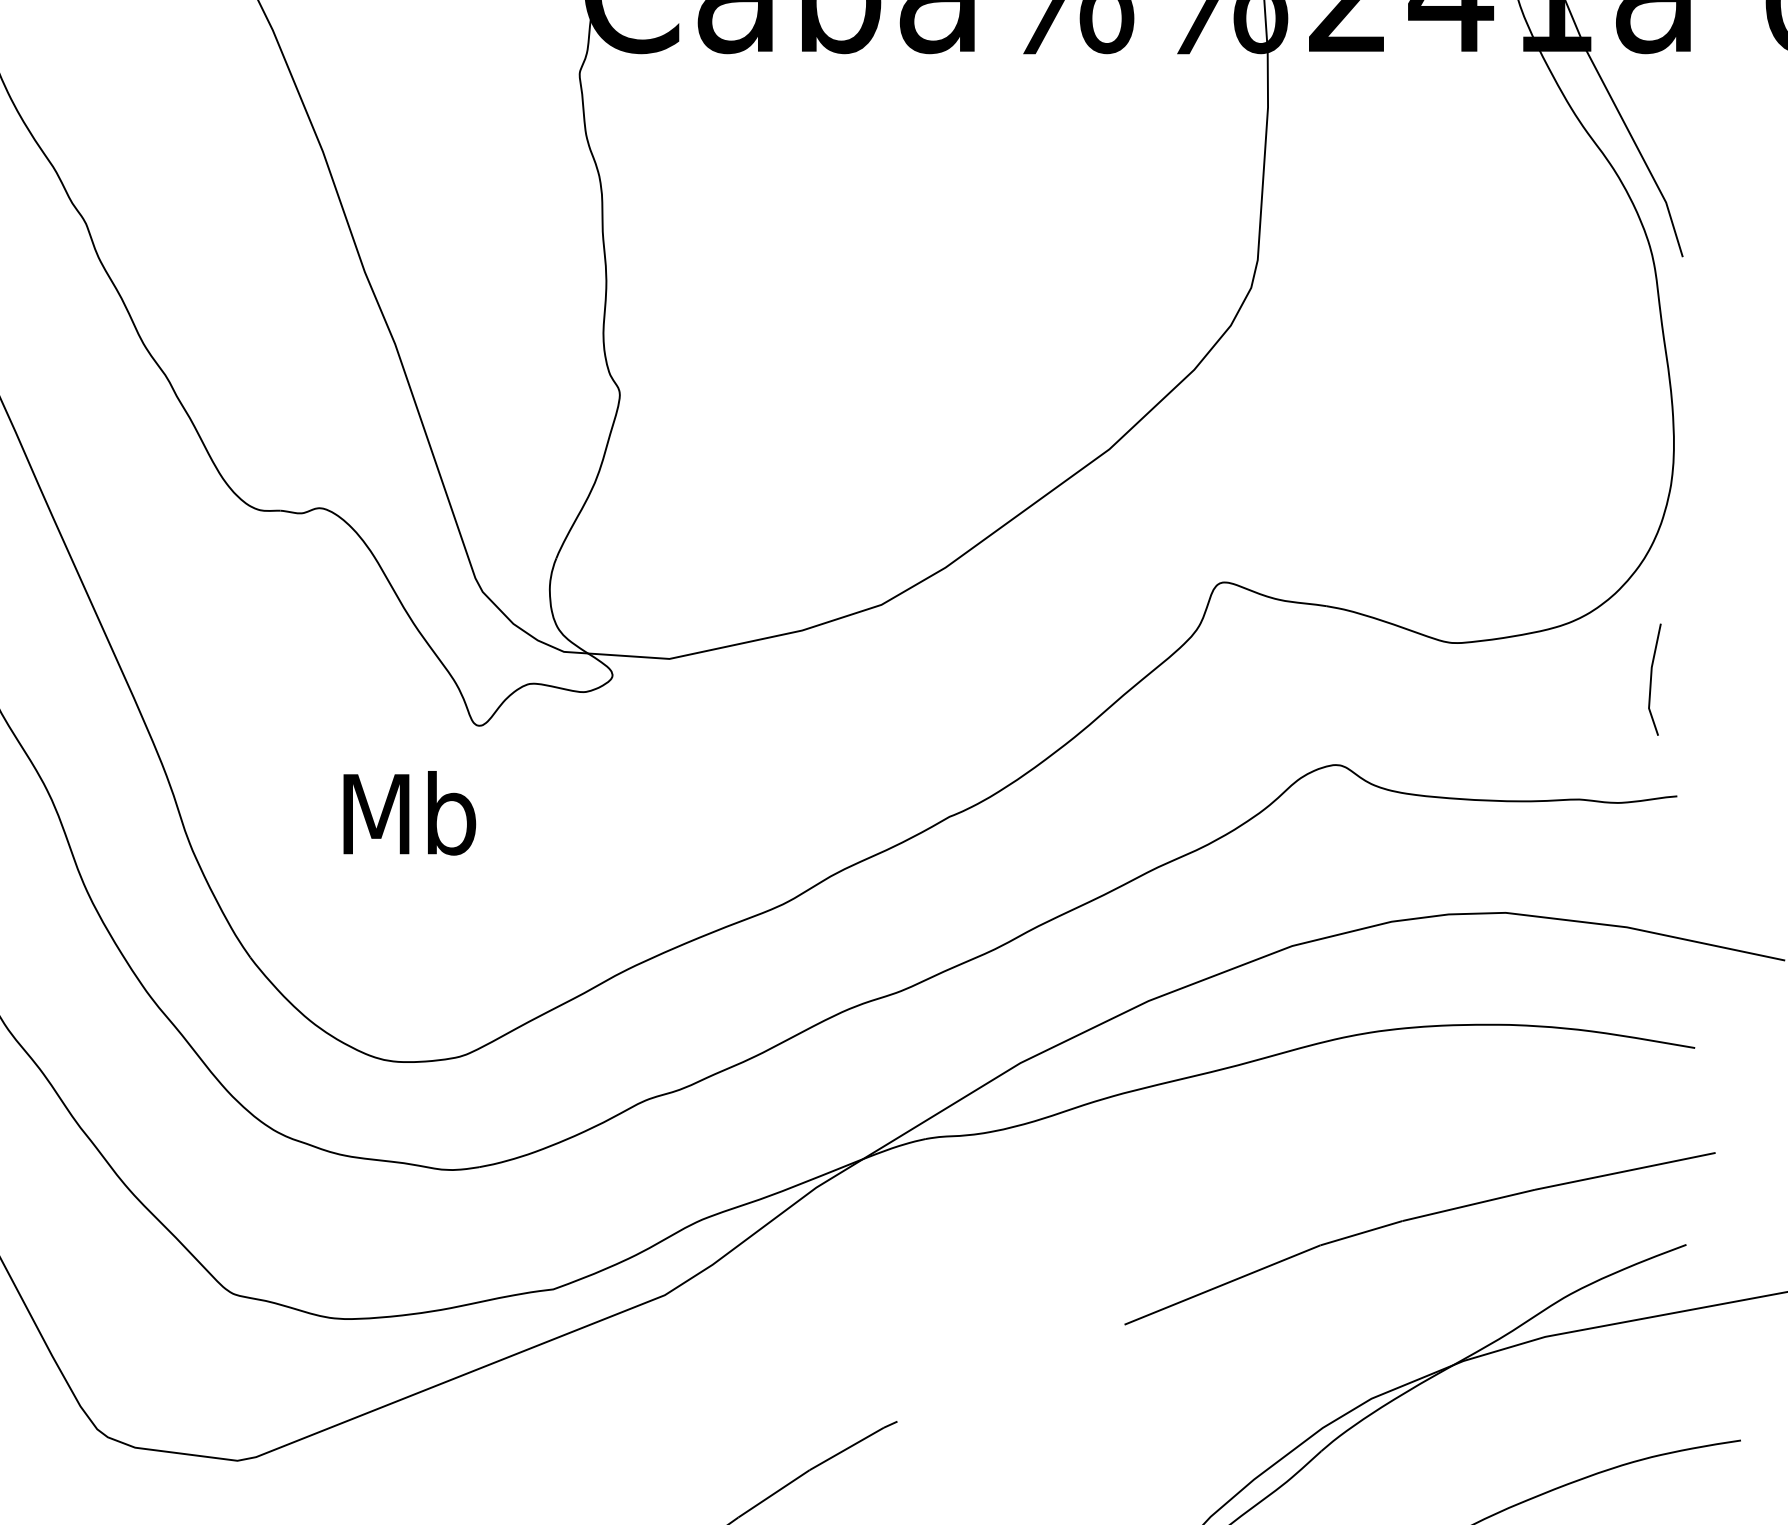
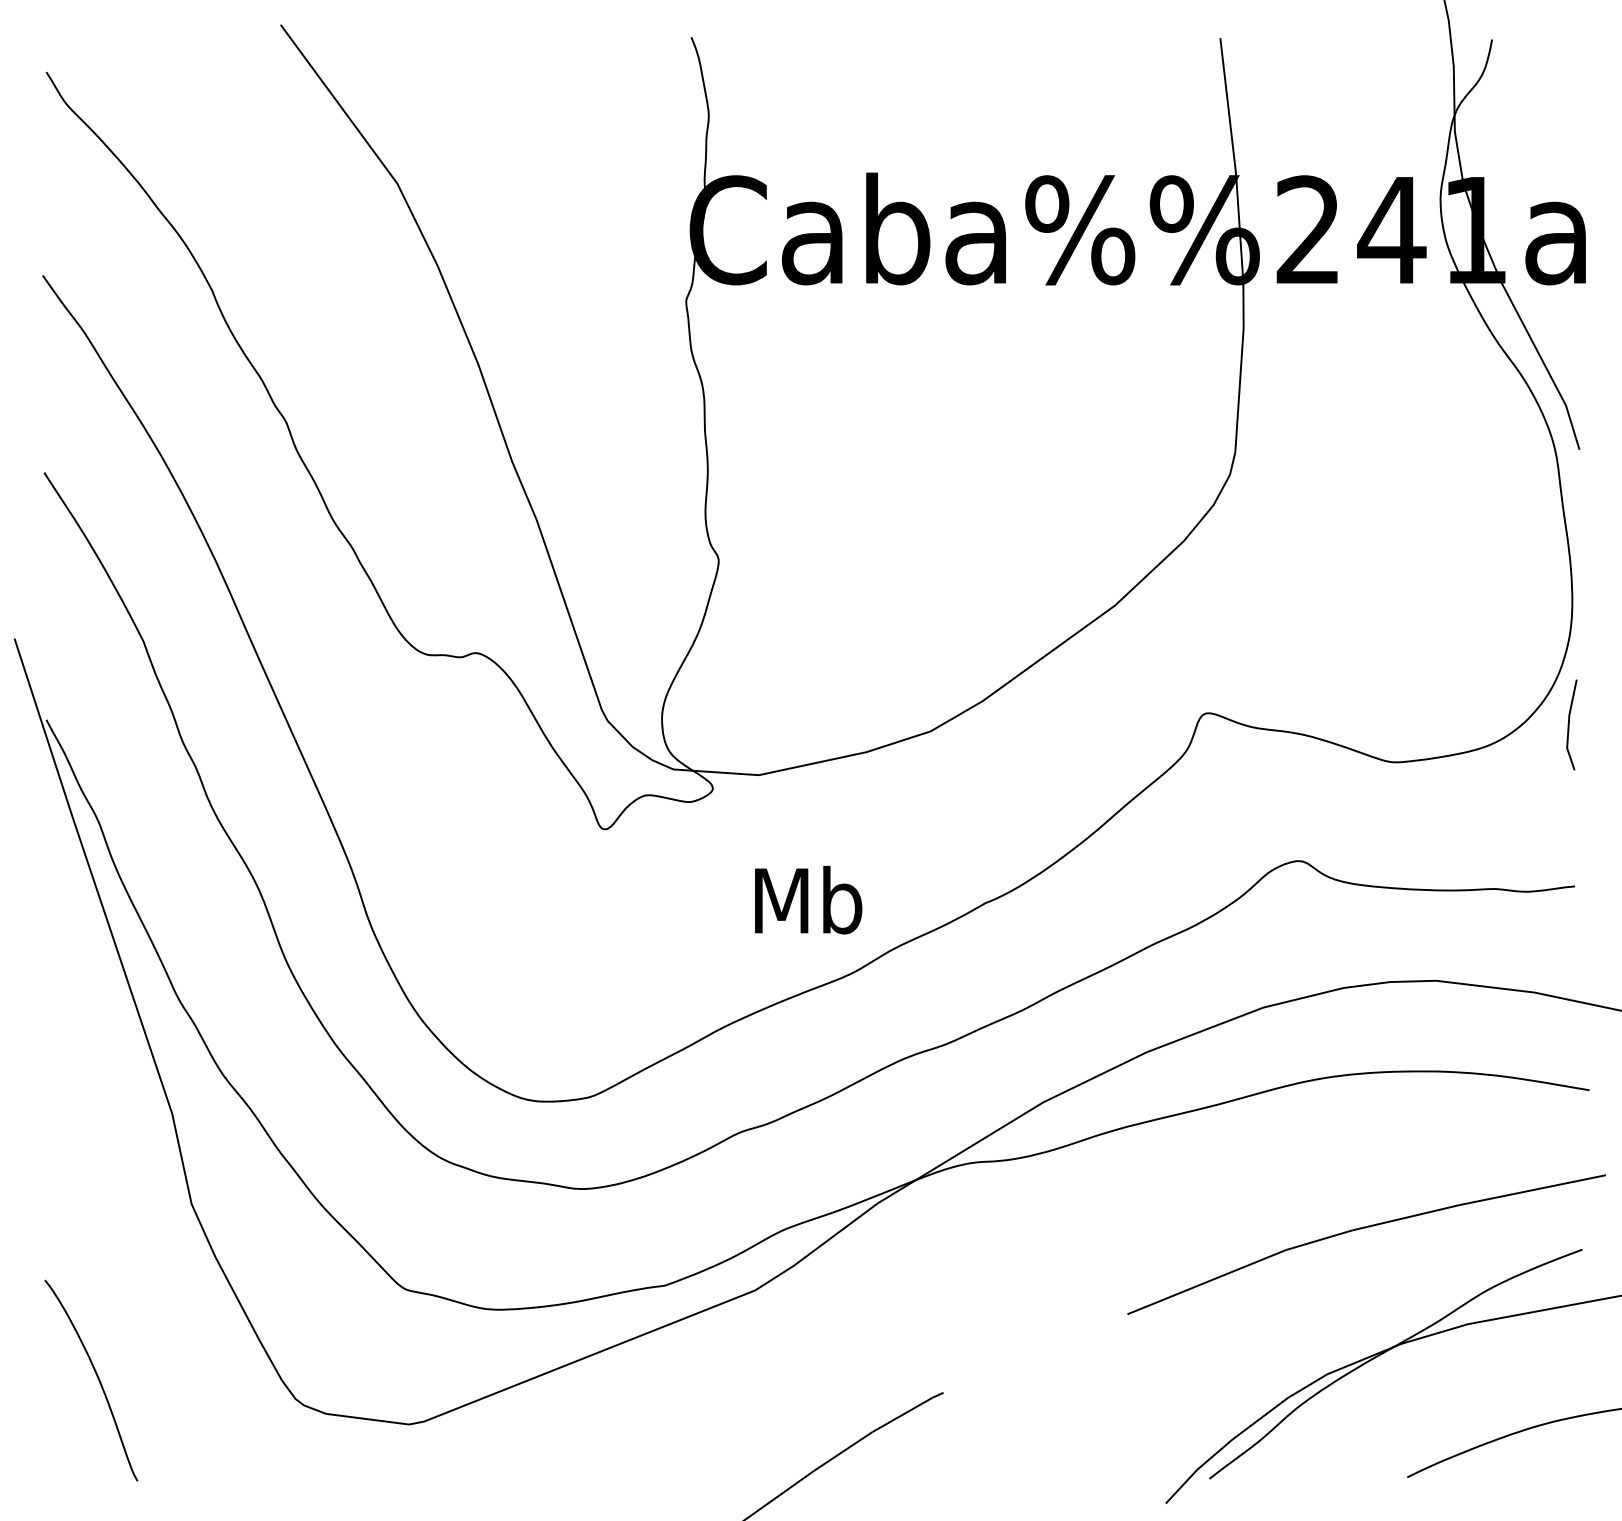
line: (1651, 679) -> (1569, 724), moved
text: (409, 812) -> (808, 899), moved

